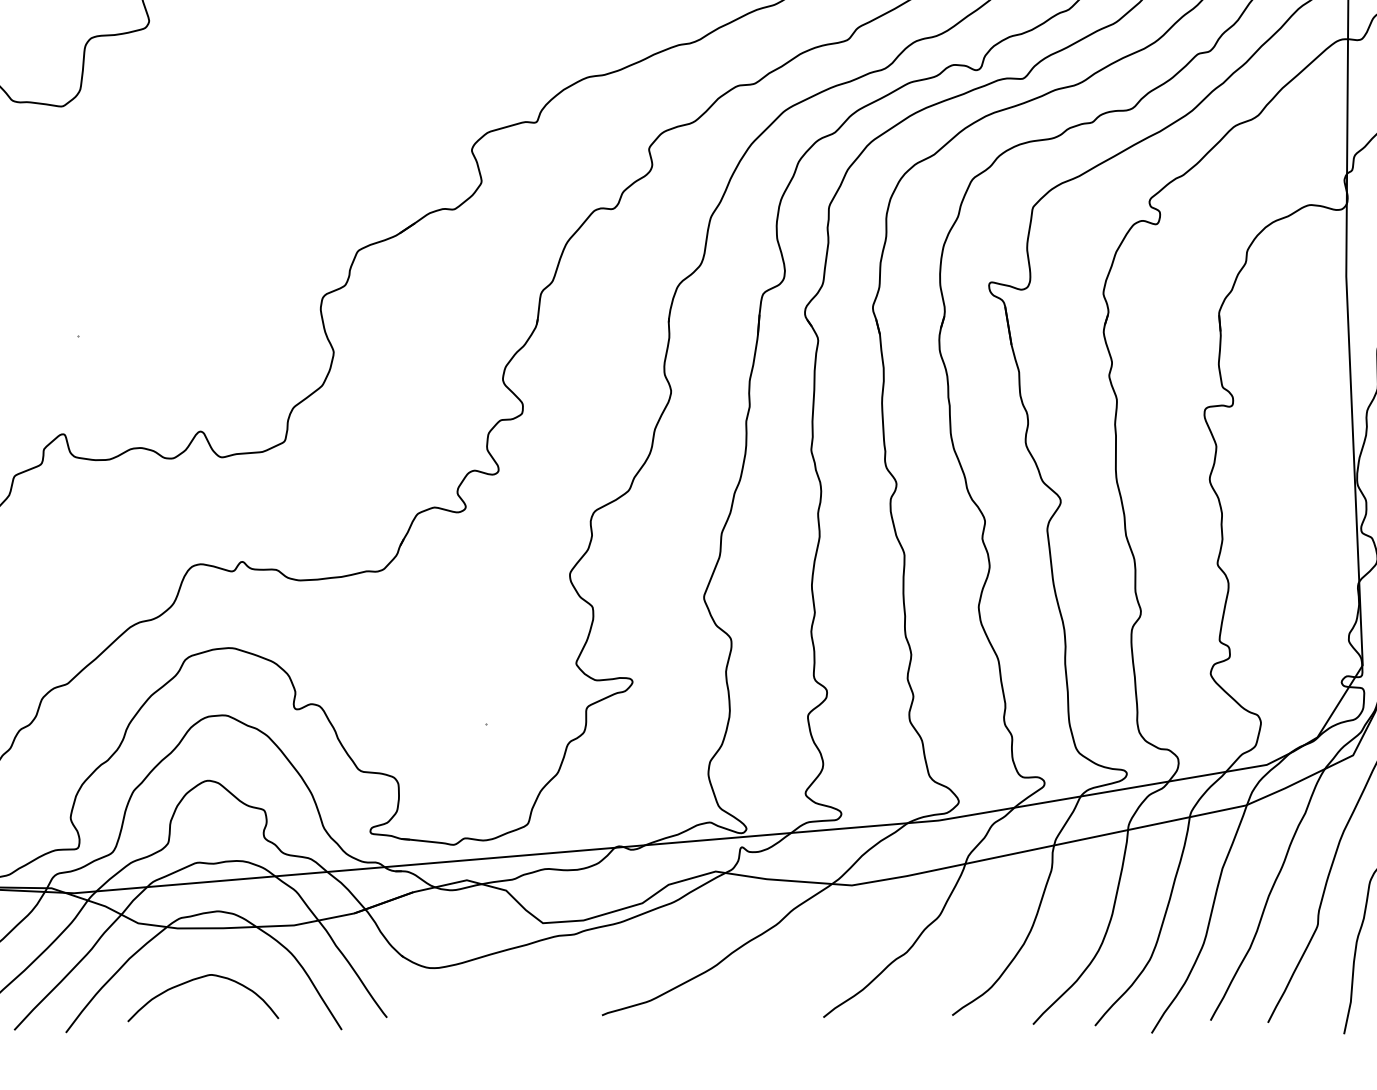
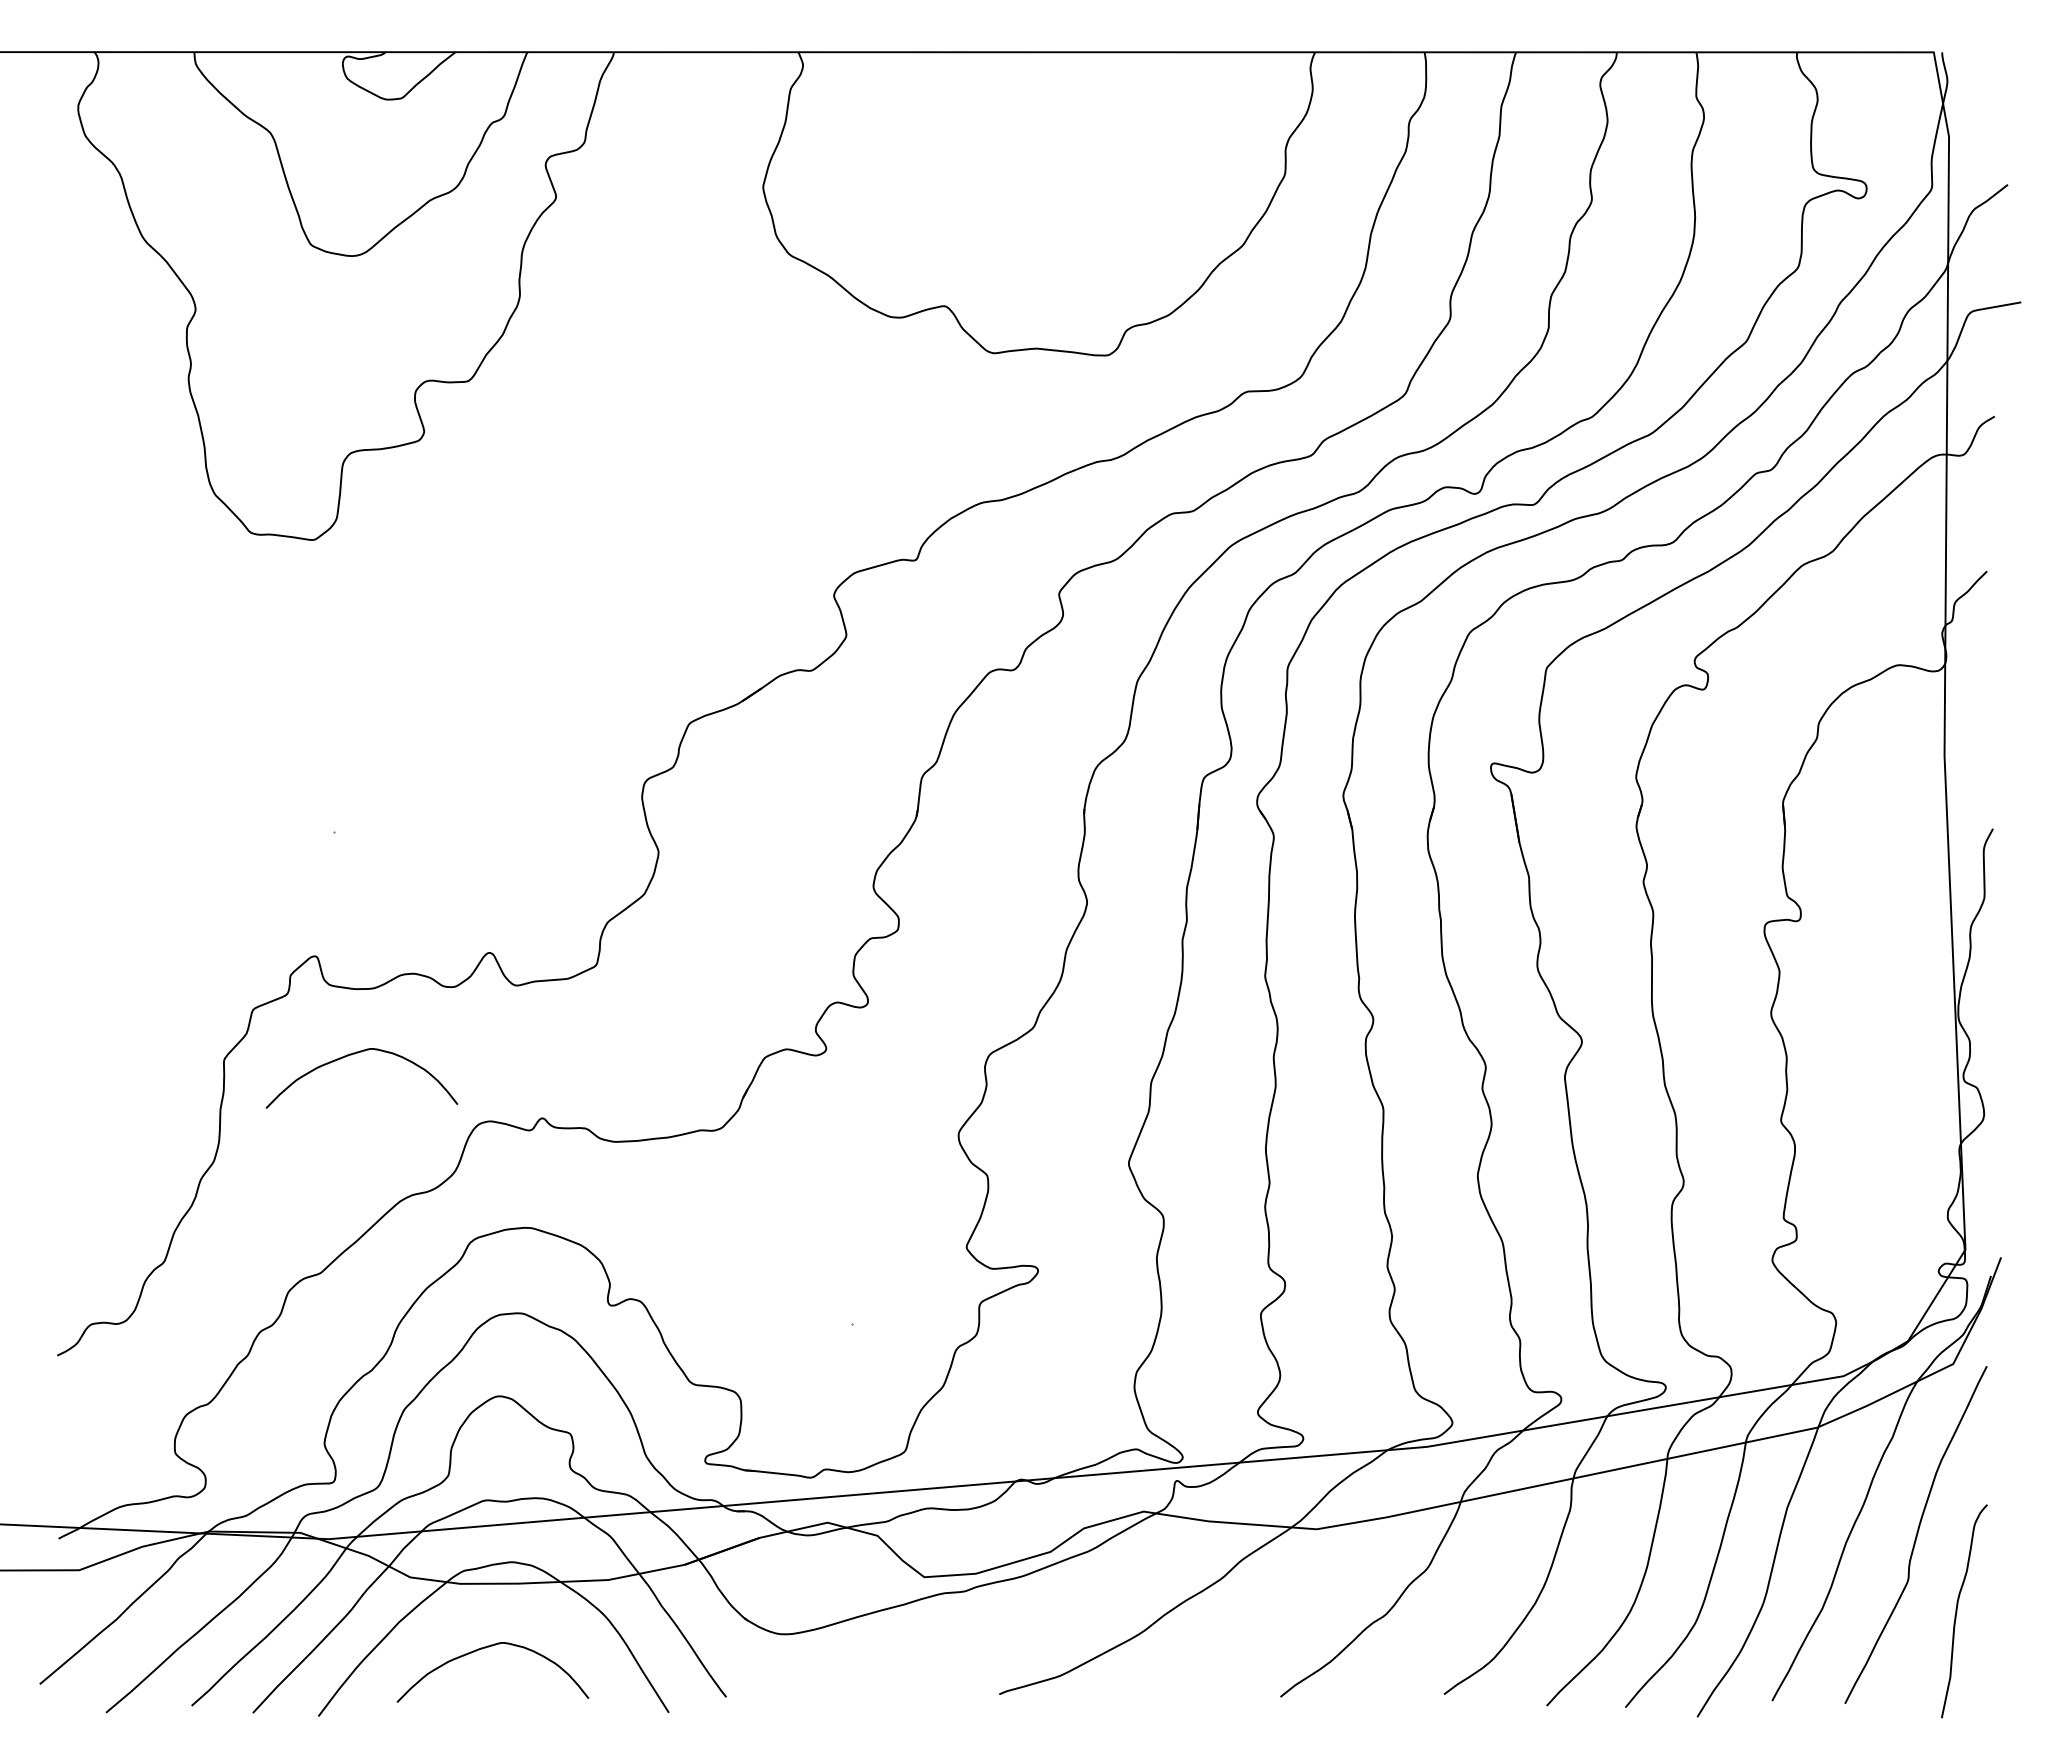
curve: (94, 511) -> (354, 1054), added

